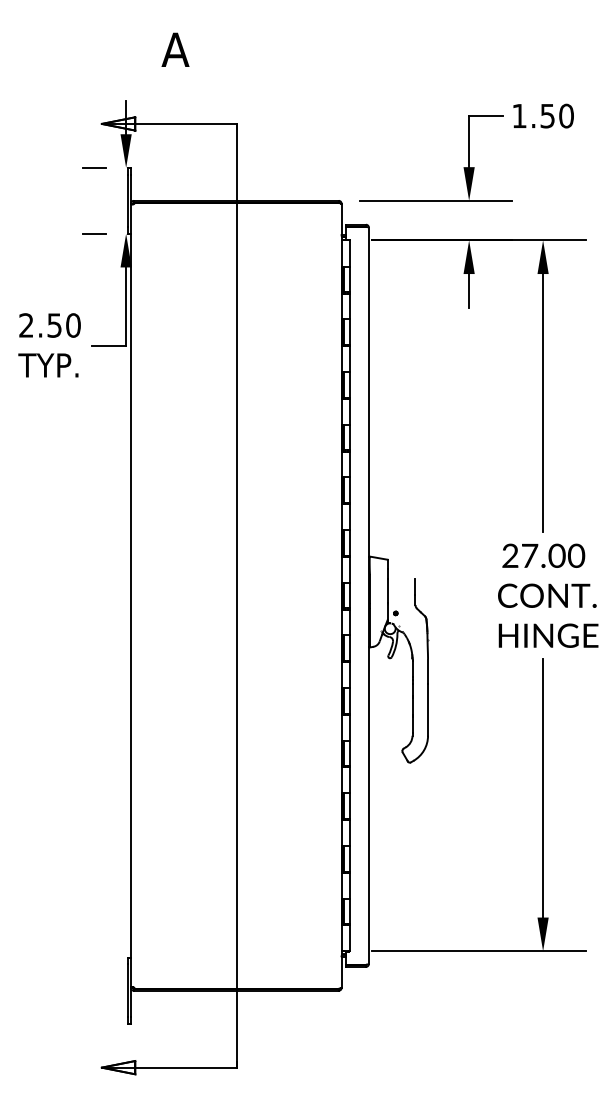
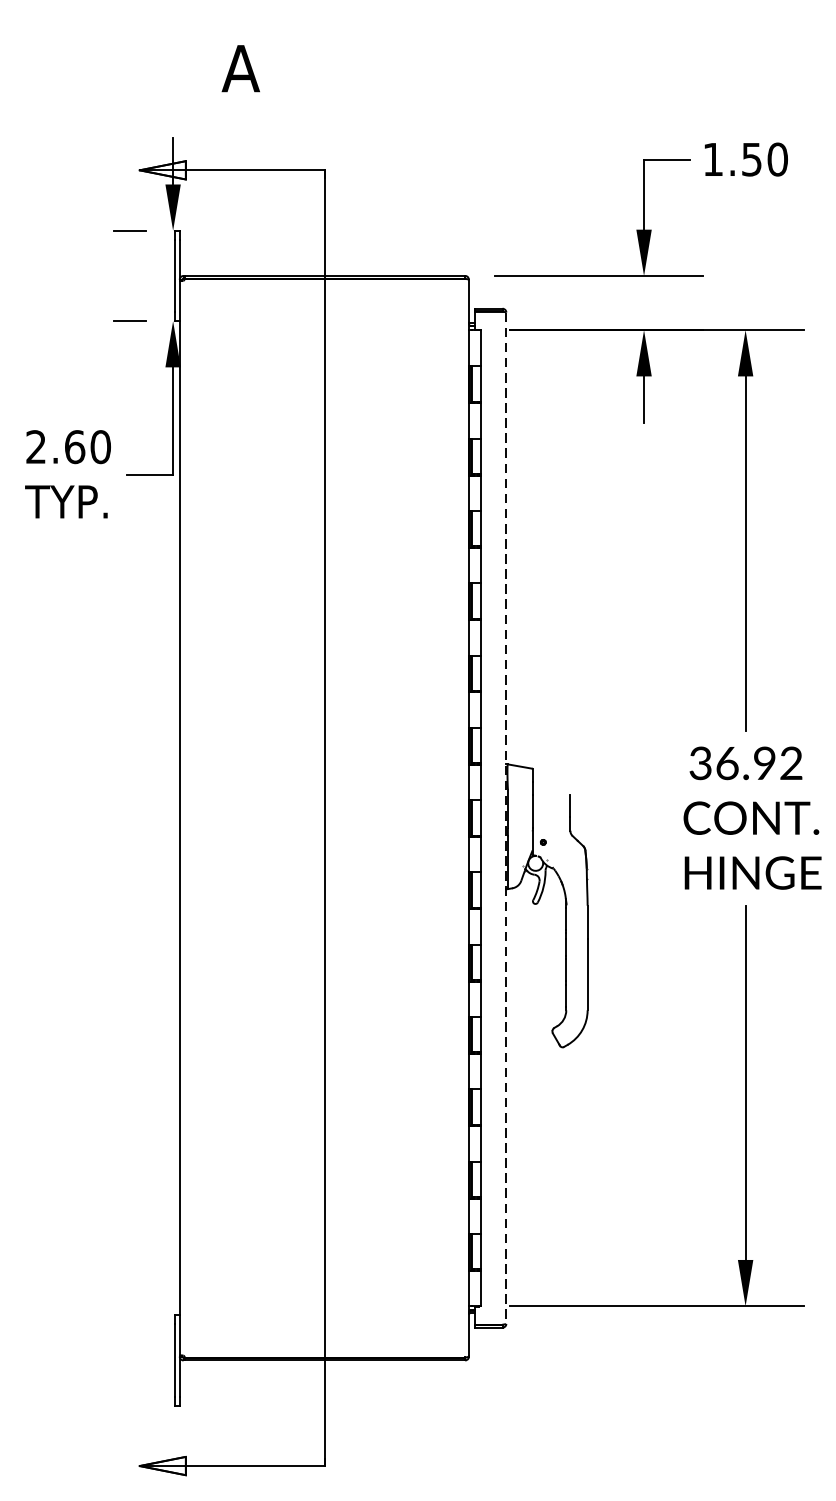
text: (54, 325) -> (74, 447), 2.50 -> 2.60
text: (543, 555) -> (746, 762), 27.00 -> 36.92
line: (368, 596) -> (505, 819), solid -> dashed

